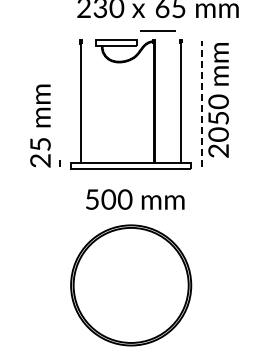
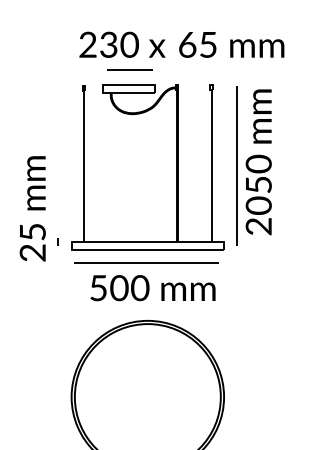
line: (157, 30) -> (129, 69), moved
line: (201, 103) -> (237, 166), dashed -> solid
text: (40, 125) -> (32, 208), moved
line: (130, 179) -> (146, 262), added

